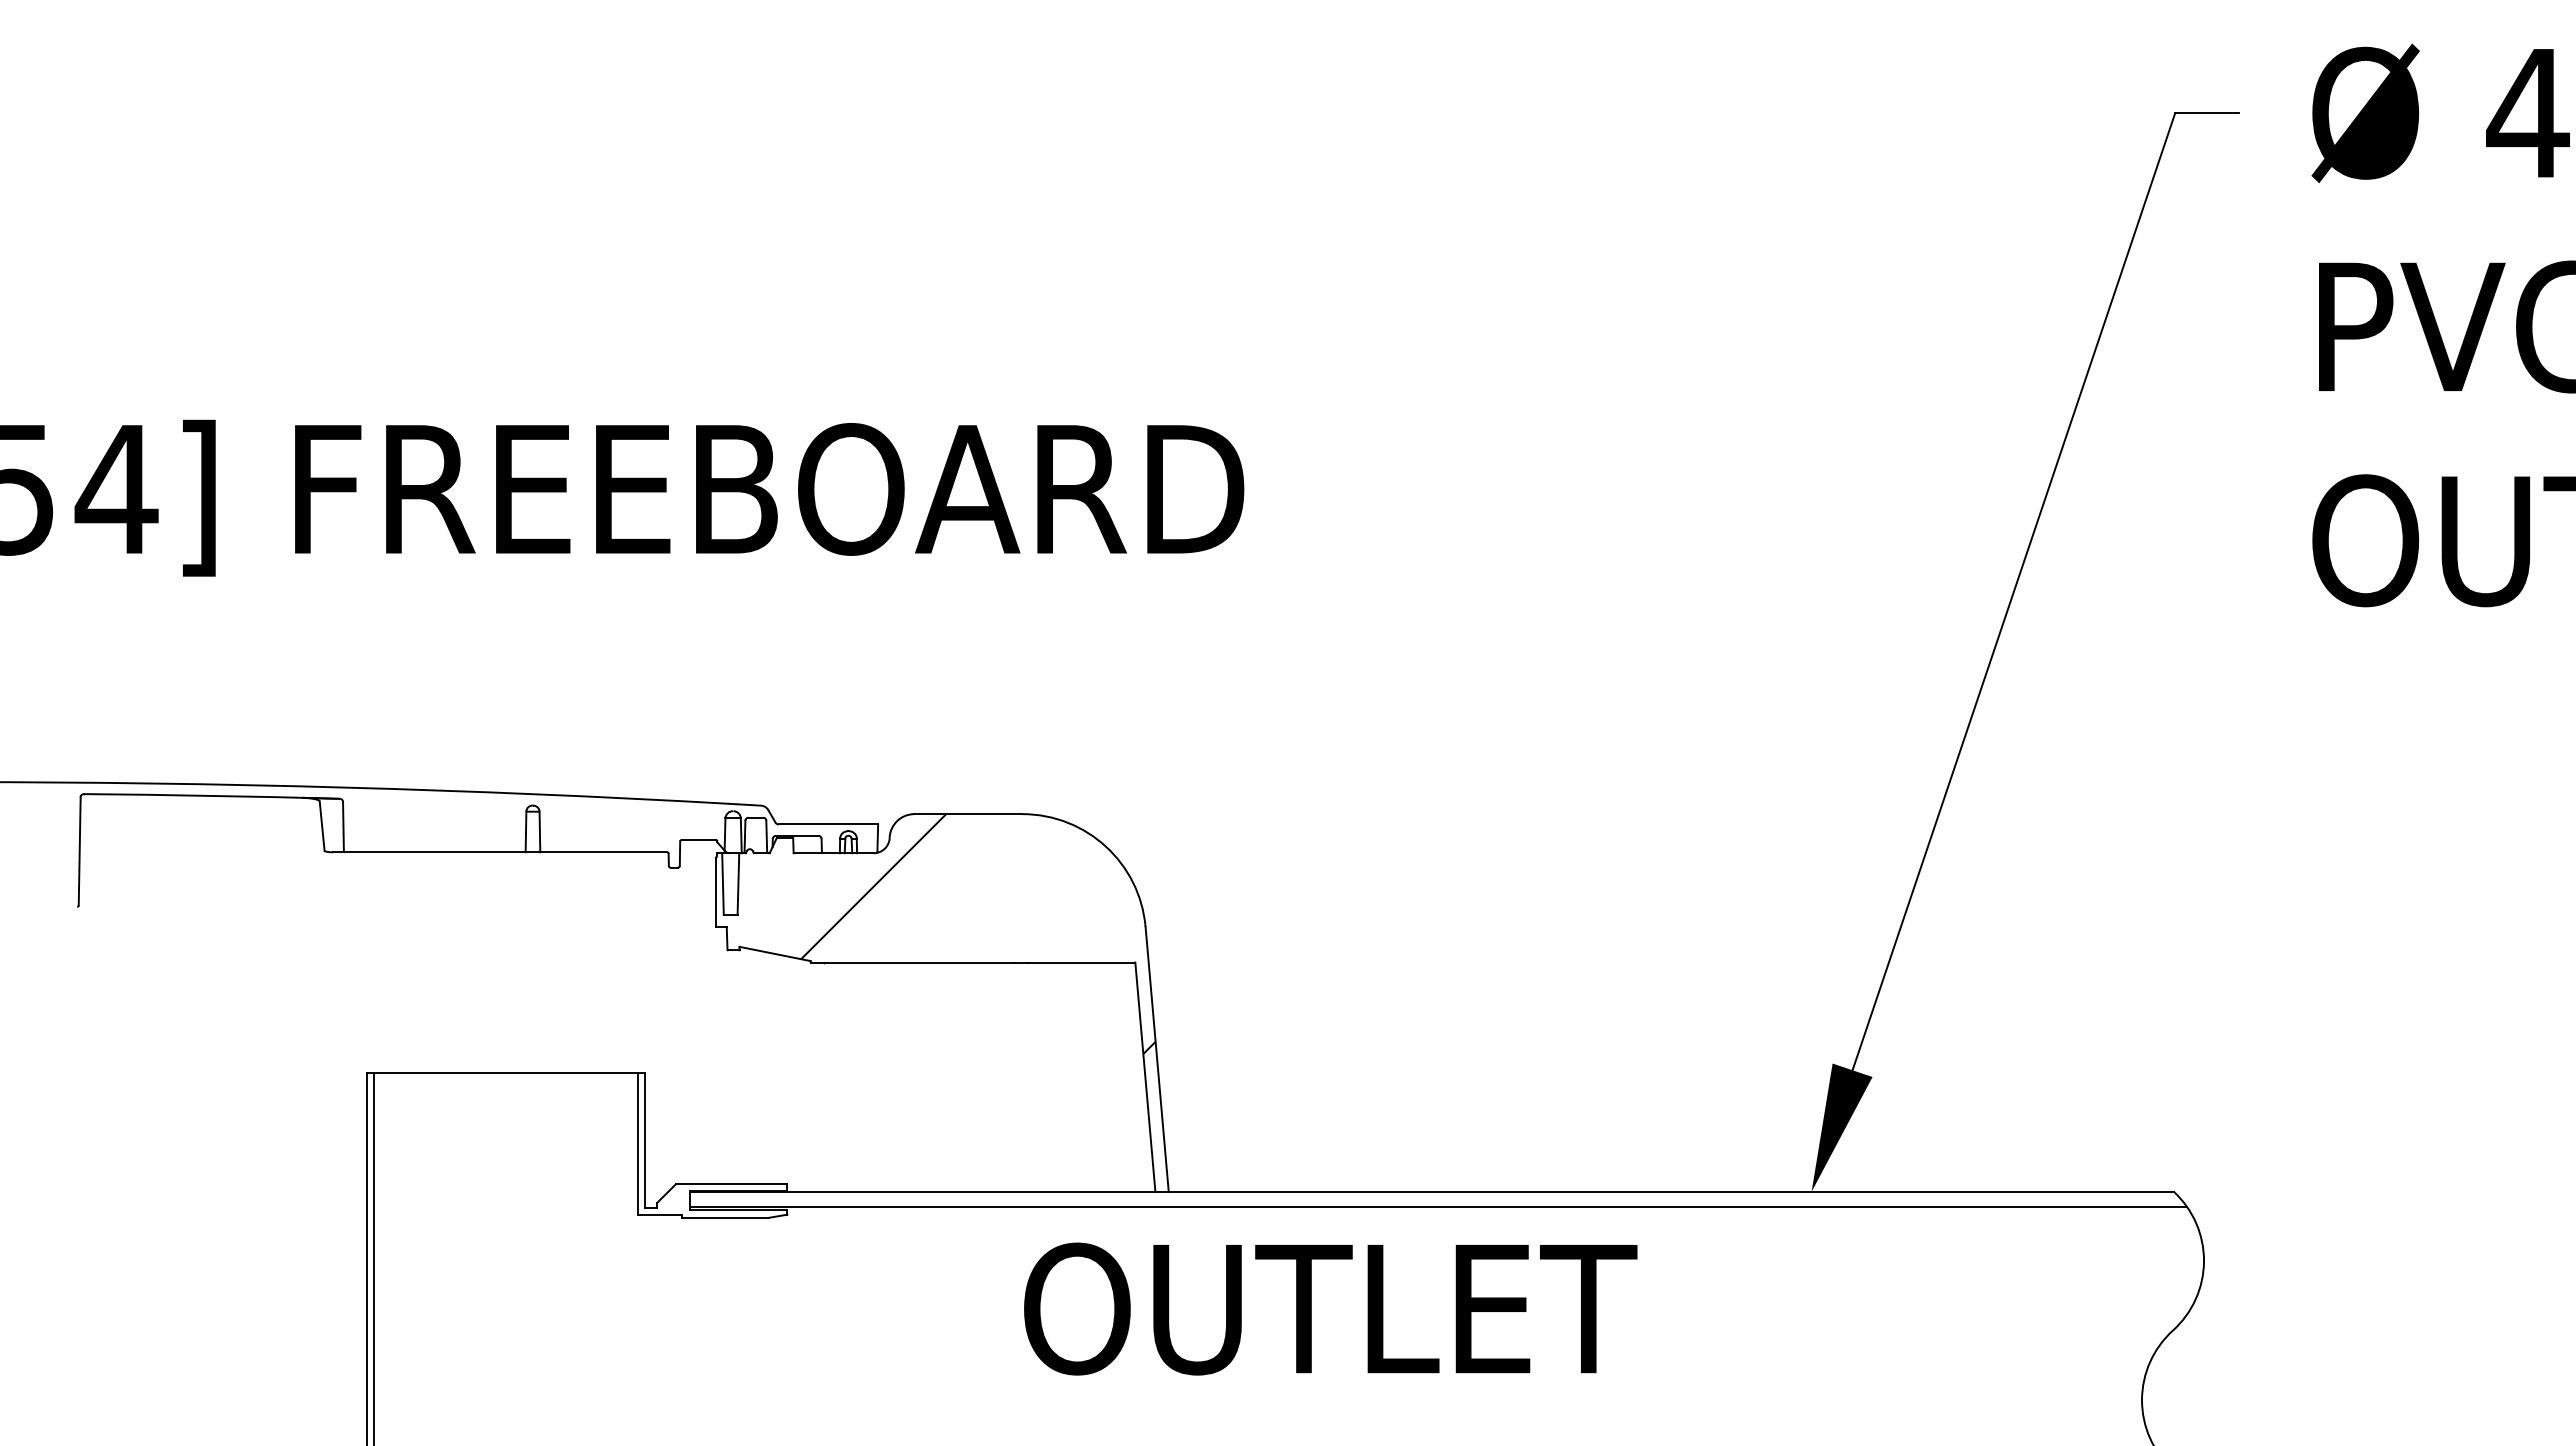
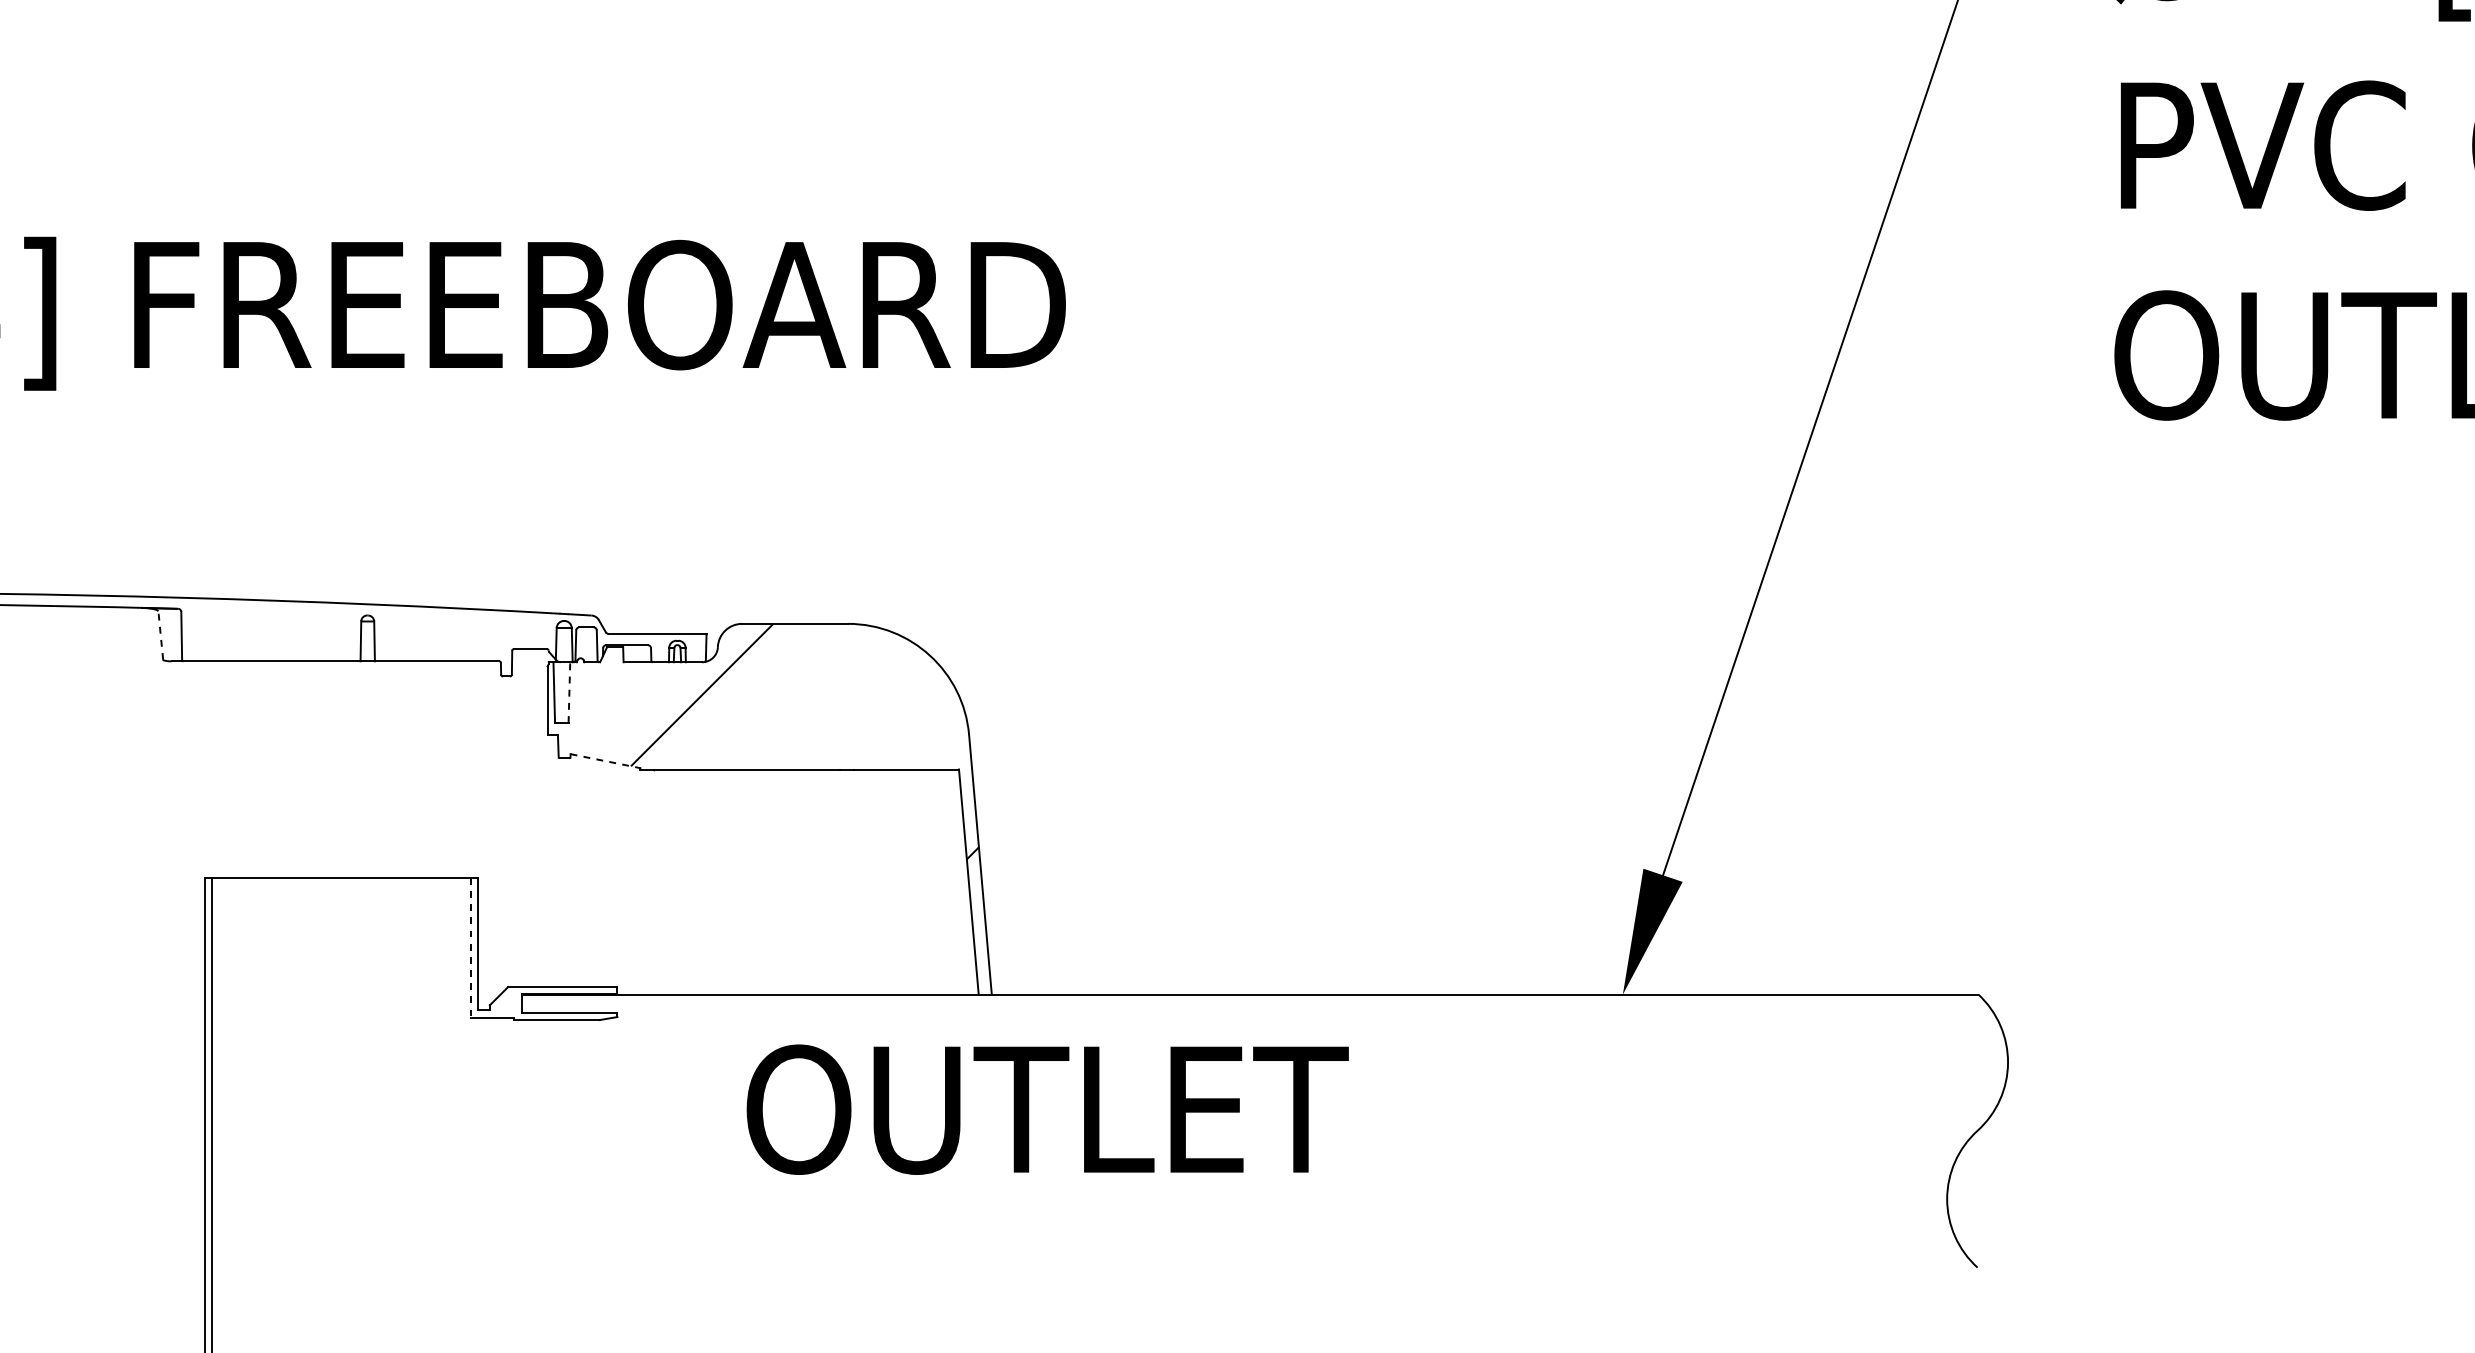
line: (322, 826) -> (161, 636), solid -> dashed
line: (738, 884) -> (569, 692), solid -> dashed
line: (775, 954) -> (605, 761), solid -> dashed
line: (637, 1144) -> (470, 948), solid -> dashed
line: (1437, 1206) -> (1255, 1009), removed
text: (1330, 1308) -> (1047, 1109), moved

